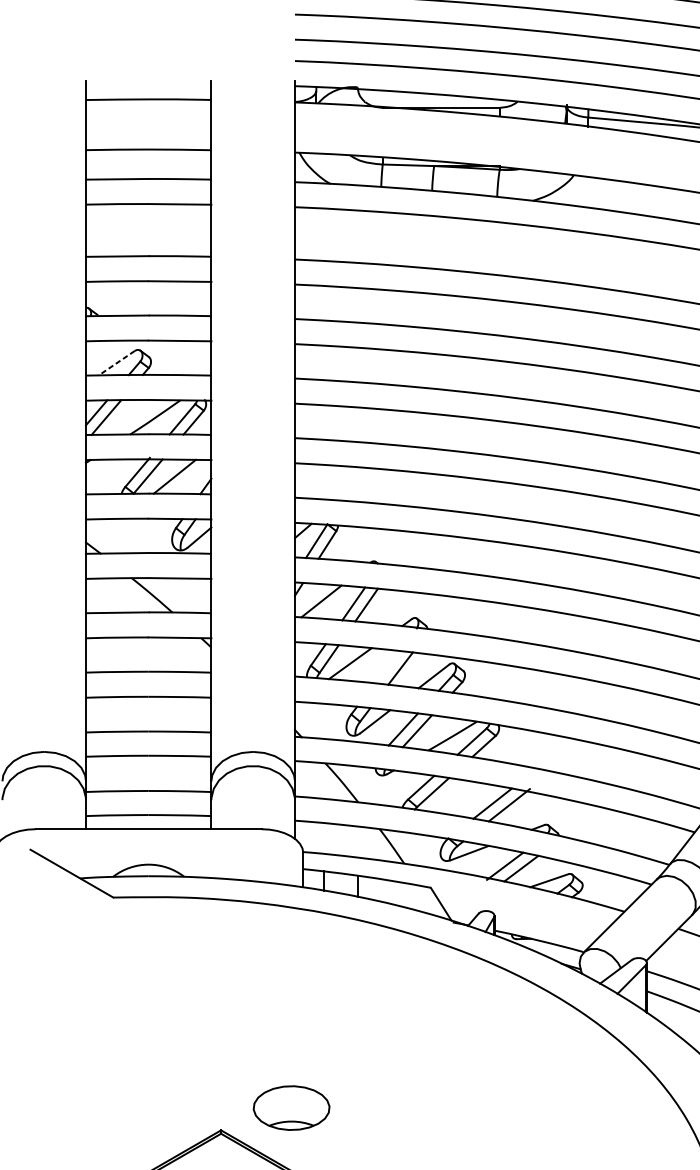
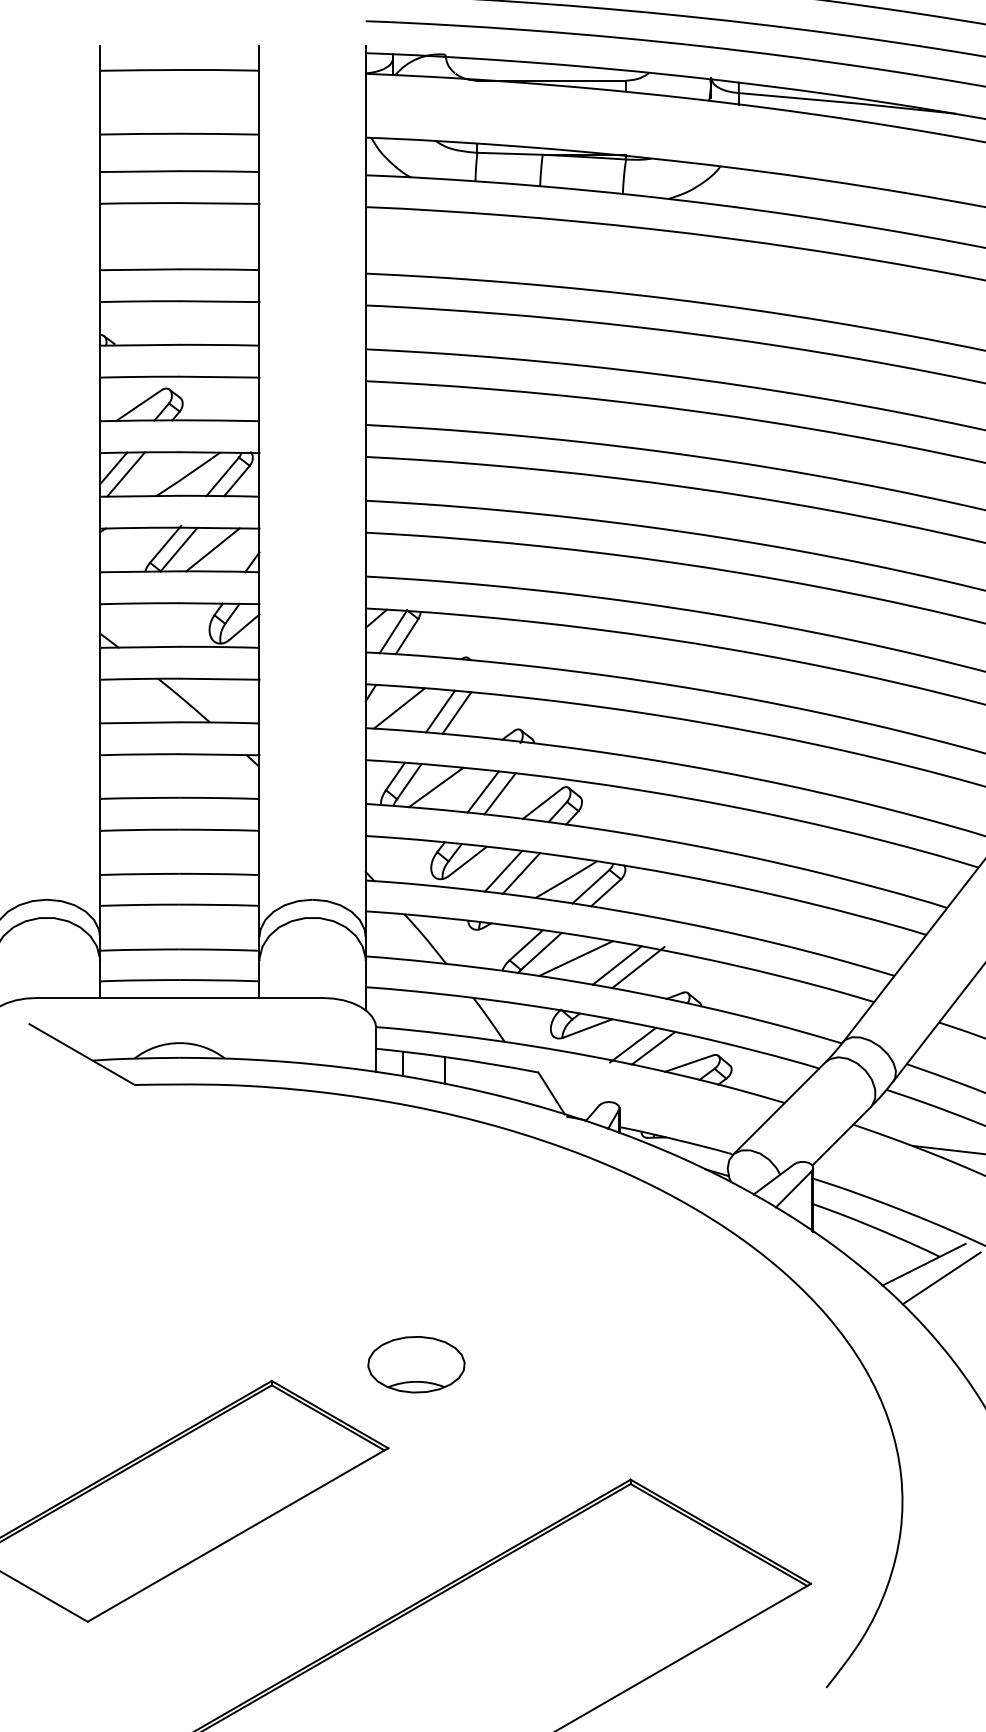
line: (117, 363) -> (139, 405), dashed -> solid
line: (386, 666) -> (482, 791), added
line: (459, 798) -> (575, 958), added
part: (291, 1107) -> (416, 1364), moved

